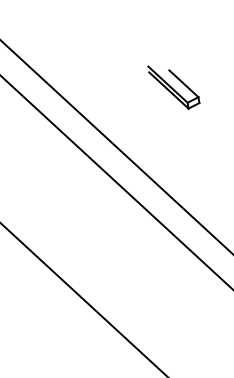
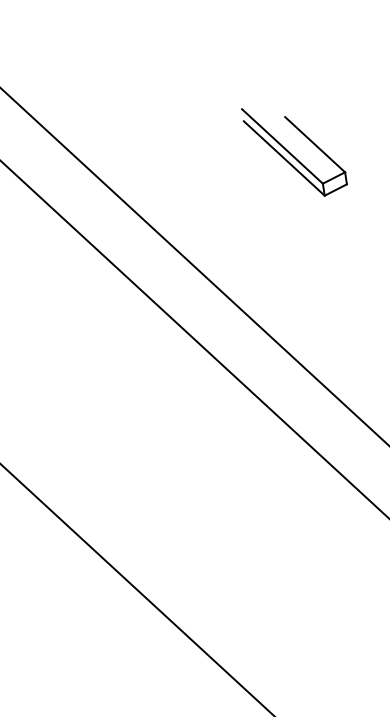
part: (173, 87) -> (293, 152), moved

